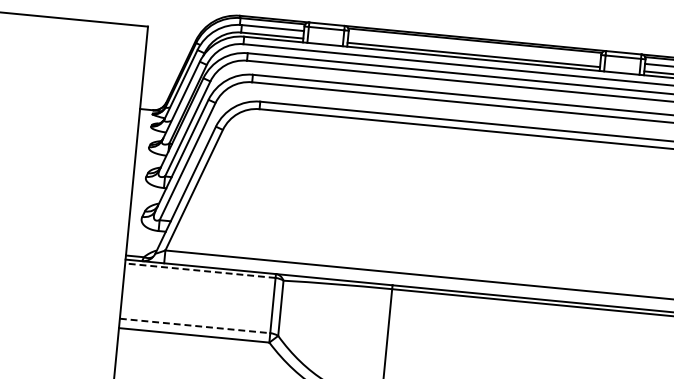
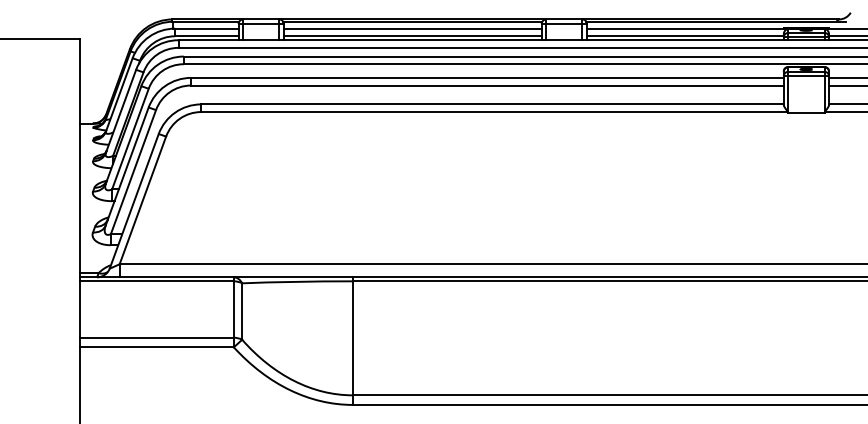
line: (474, 47) -> (412, 28), added
line: (200, 270) -> (157, 281), dashed -> solid
line: (195, 325) -> (157, 337), dashed -> solid

